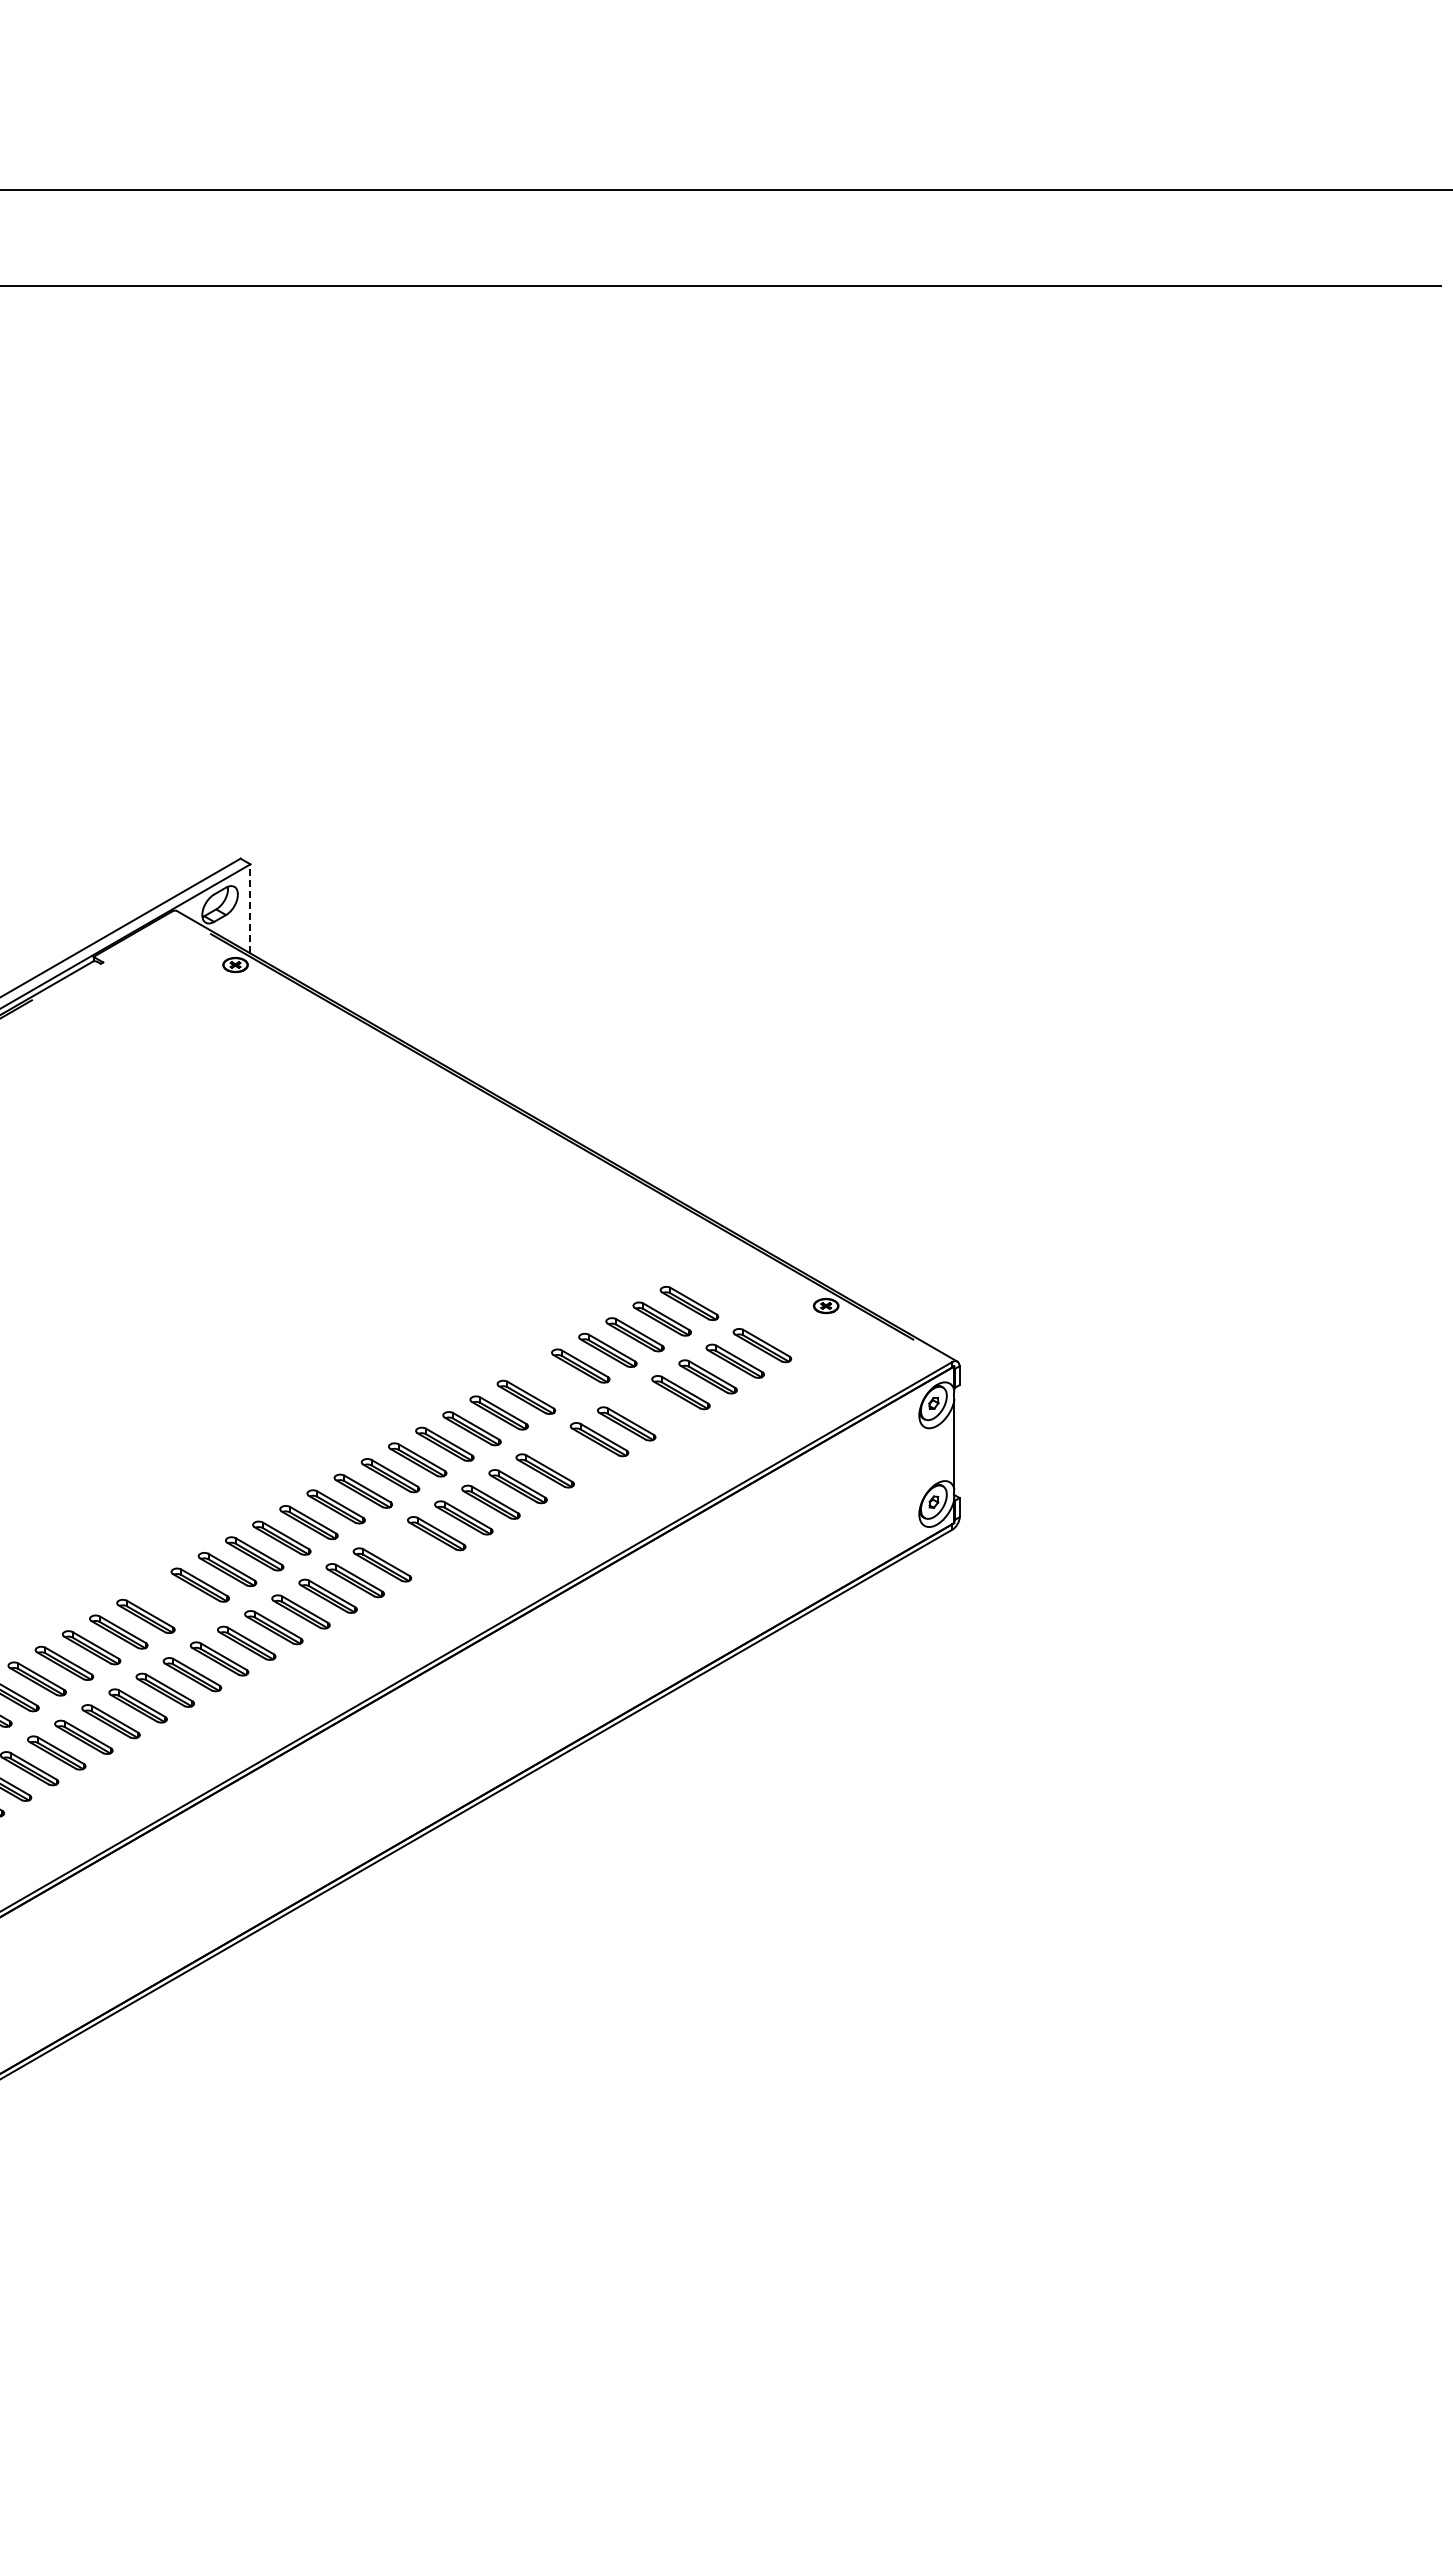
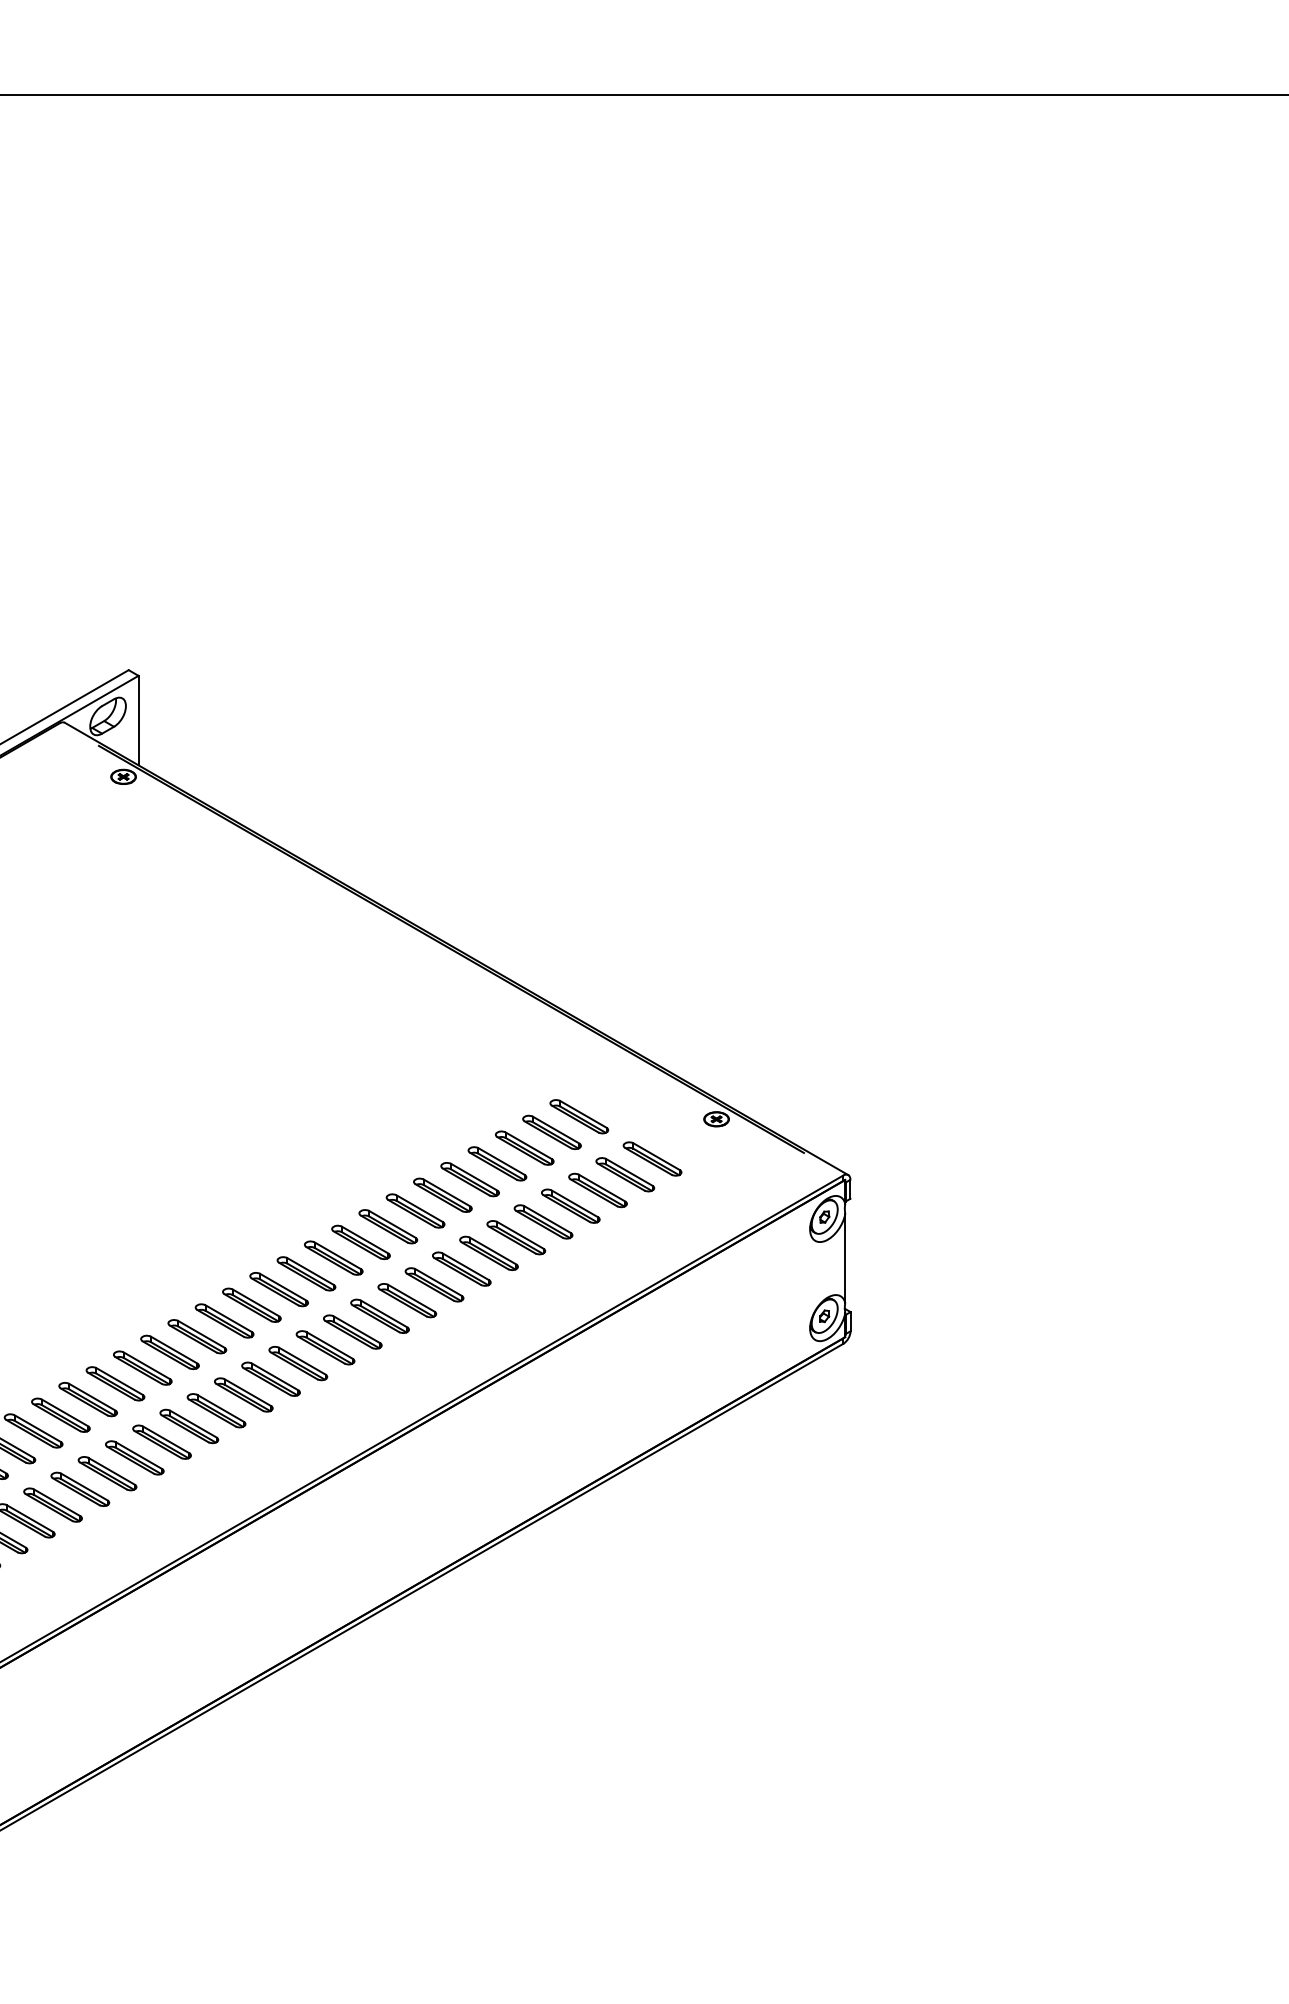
line: (250, 908) -> (138, 720), dashed -> solid
part: (553, 1381) -> (442, 1195), added
part: (653, 1407) -> (543, 1221), added
part: (572, 1454) -> (461, 1268), added
part: (409, 1548) -> (298, 1362), added
part: (172, 1600) -> (60, 1414), added

